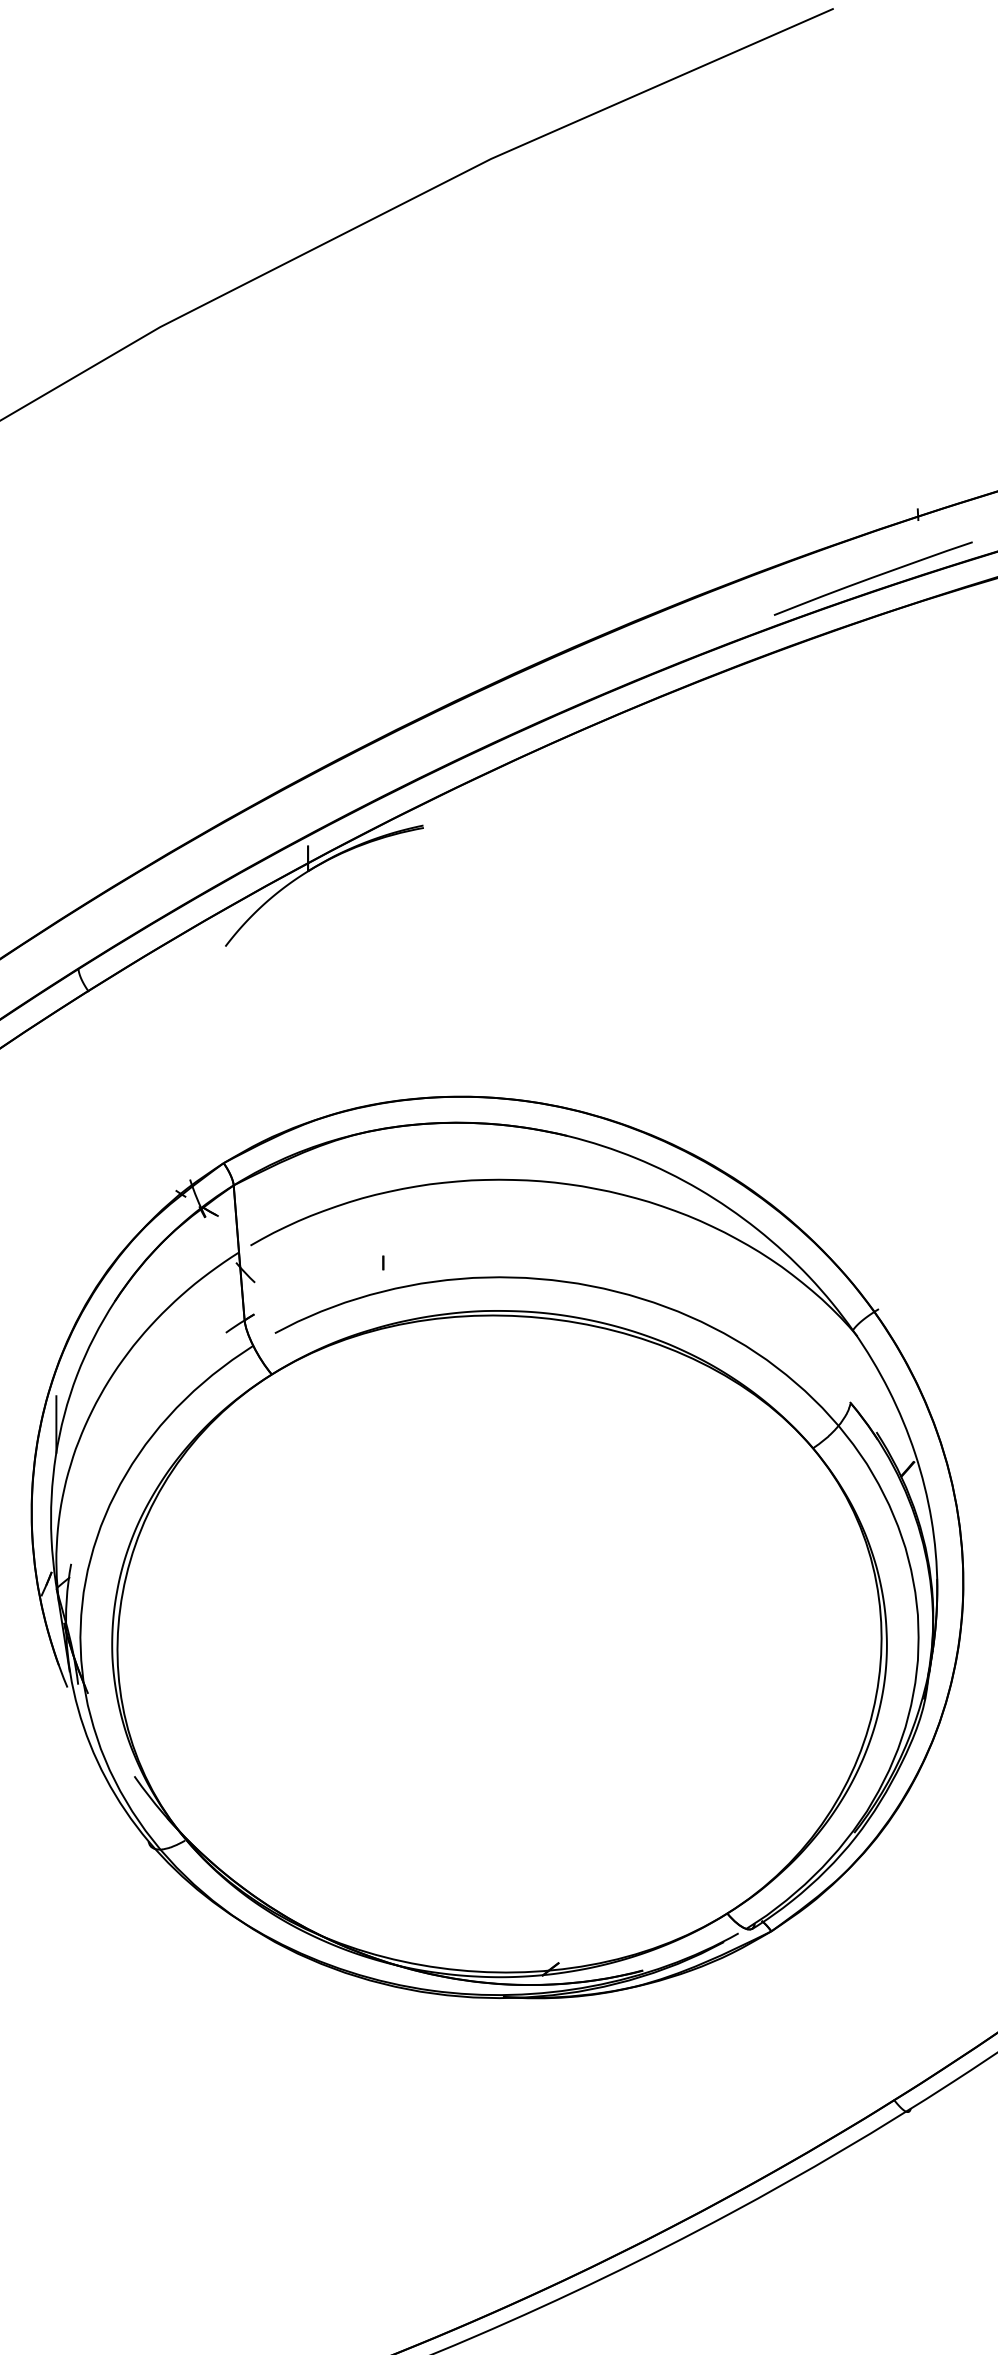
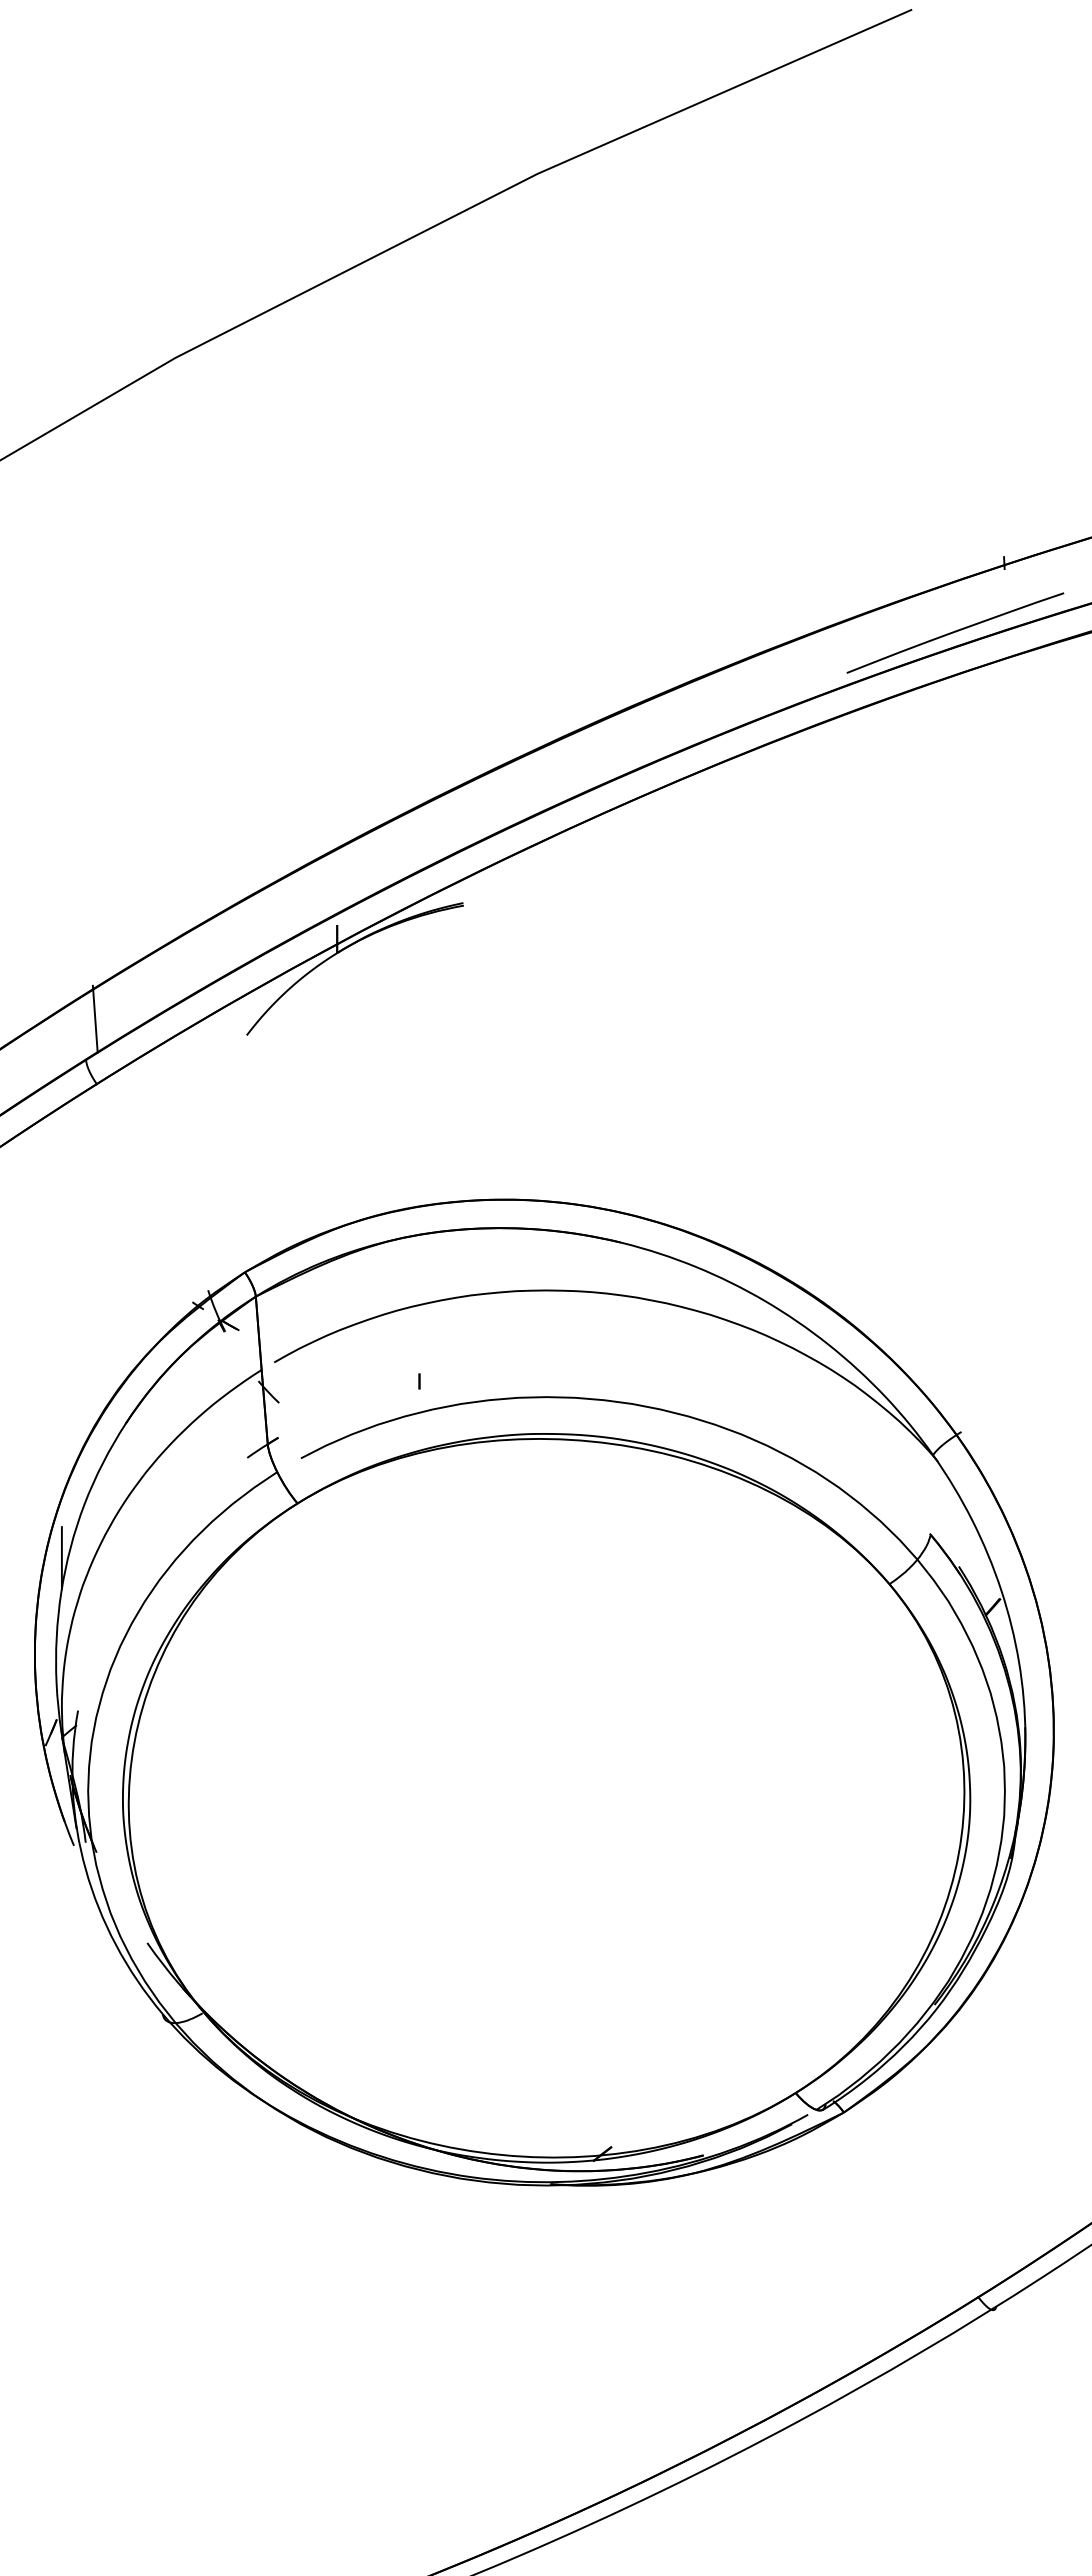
line: (86, 931) -> (94, 1018), added

